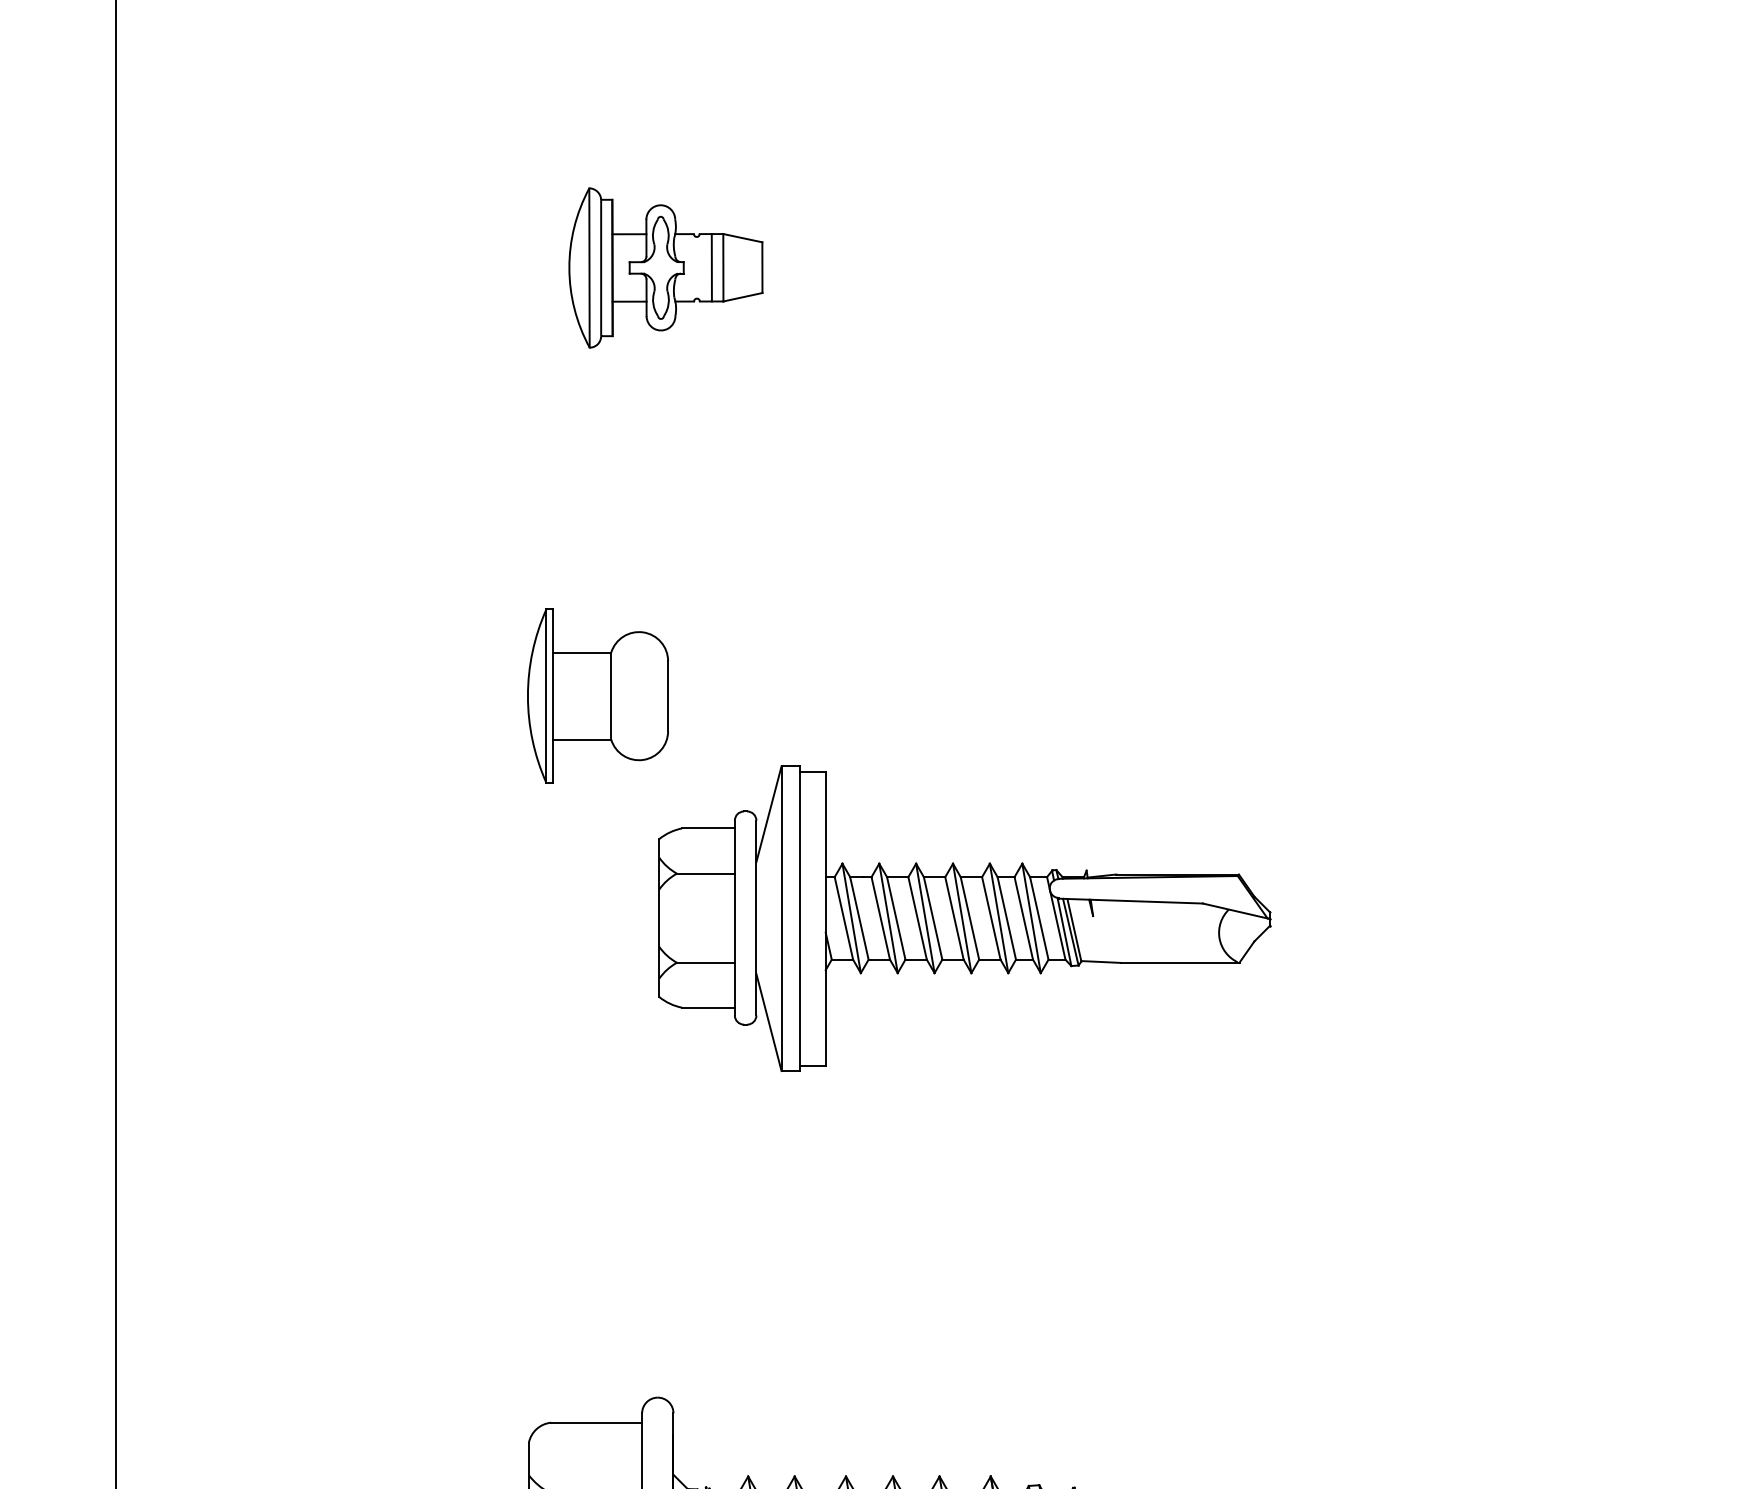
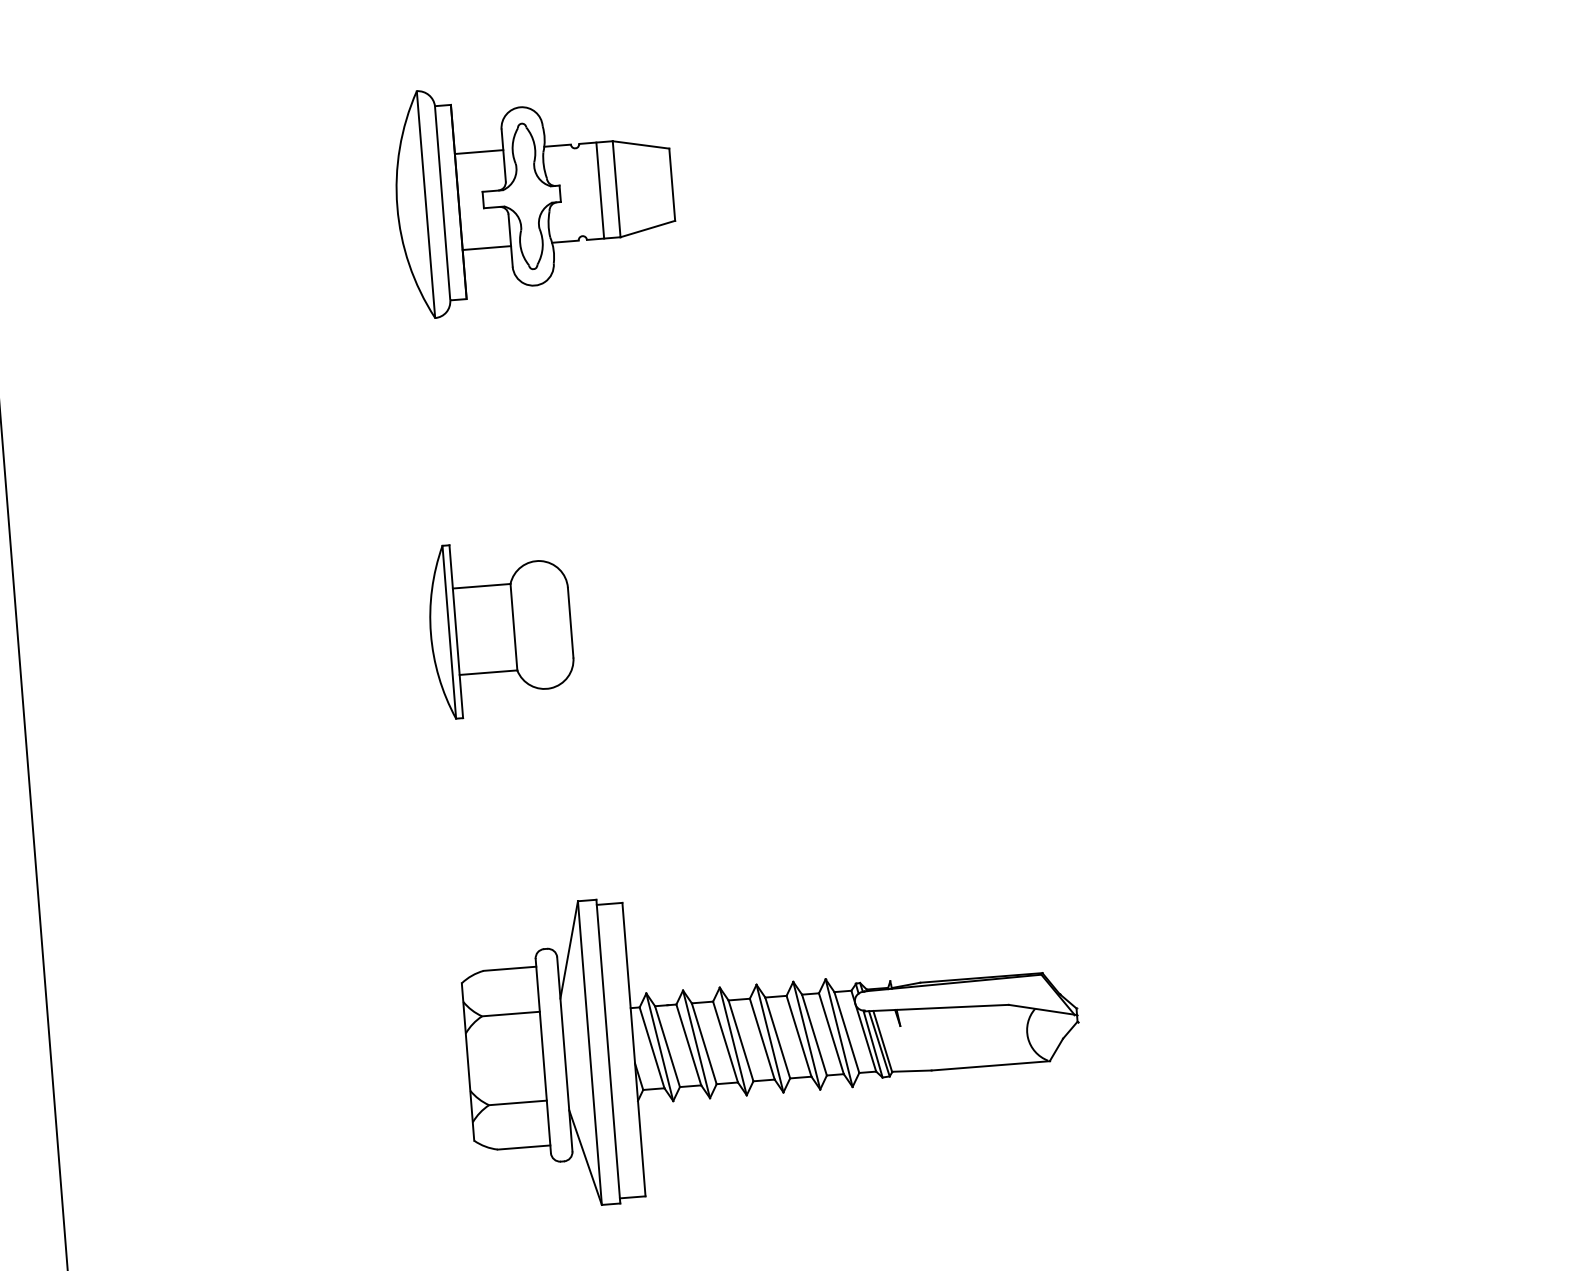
part: (665, 267) -> (534, 195), size x1.43
part: (964, 918) -> (772, 1038), moved

